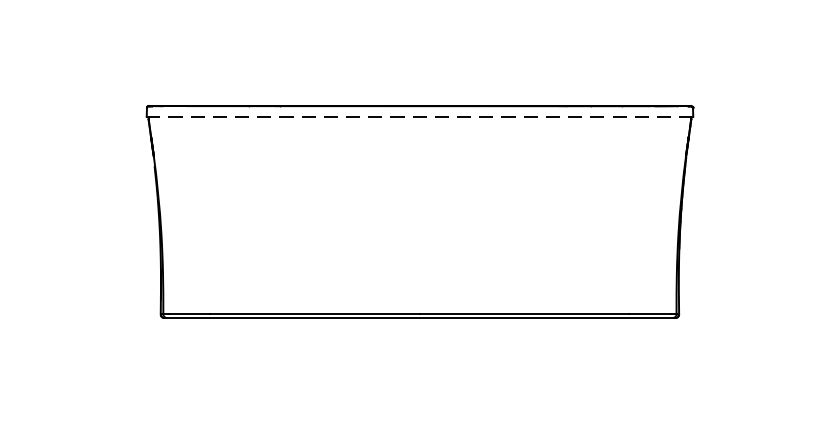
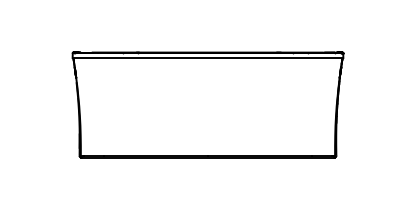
line: (418, 116) -> (207, 57), dashed -> solid

